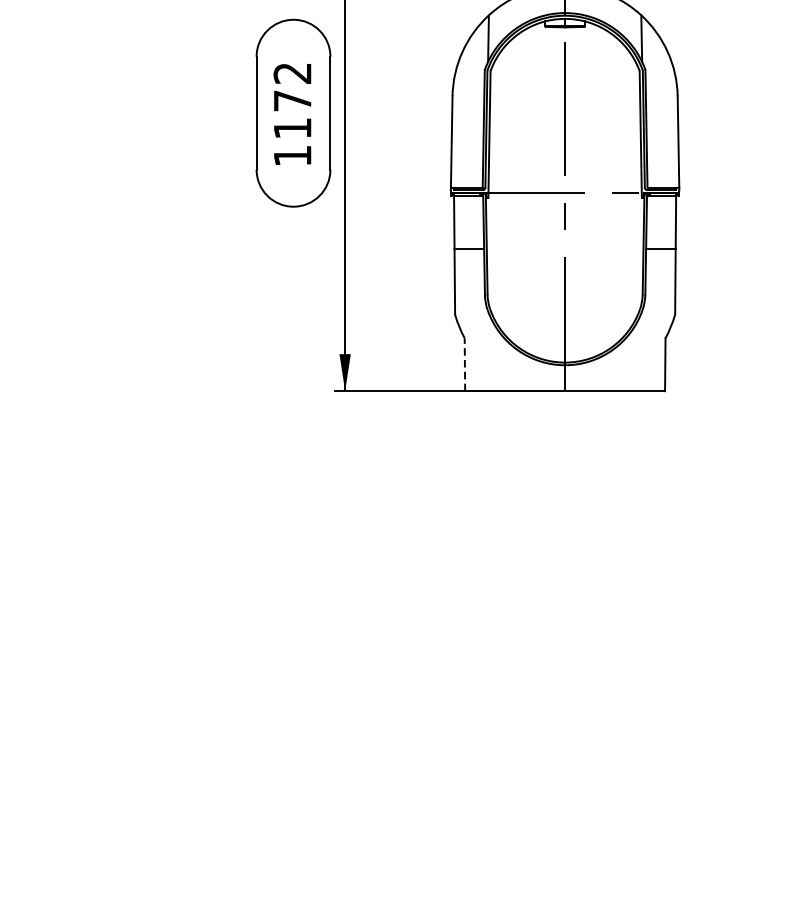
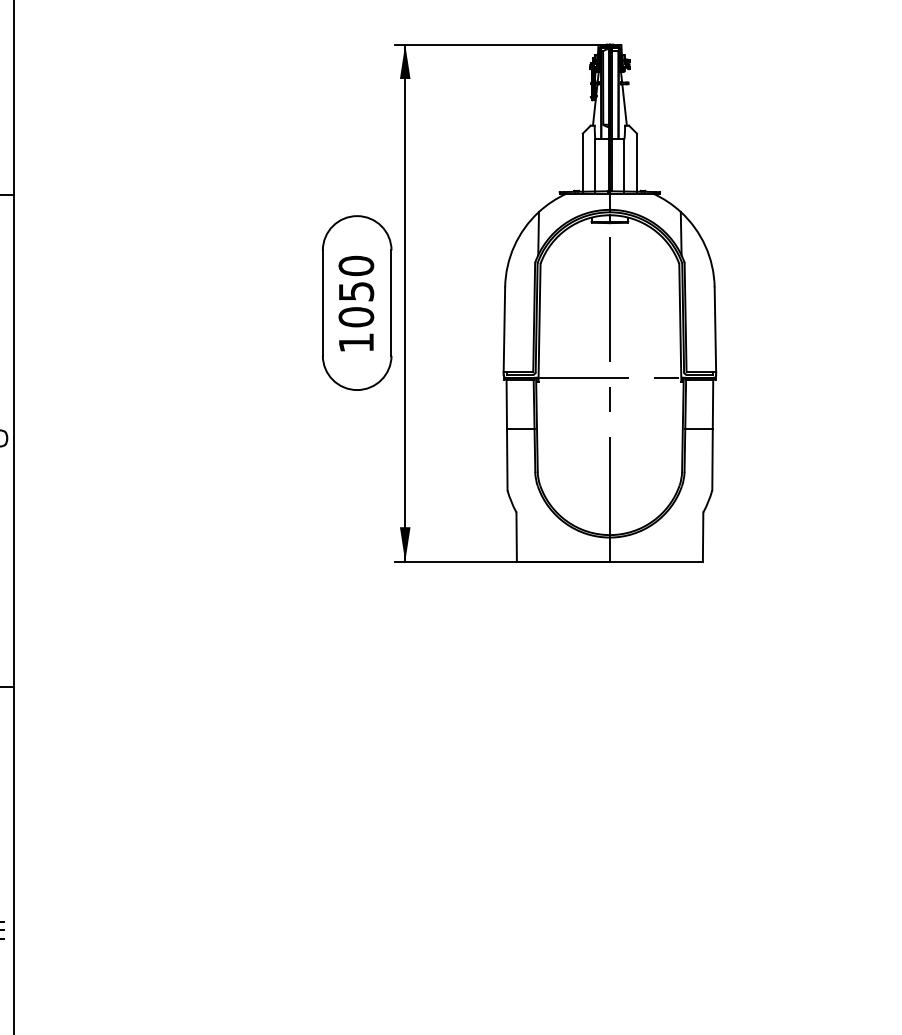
text: (292, 100) -> (356, 291), 1172 -> 1050
line: (464, 365) -> (516, 537), dashed -> solid

